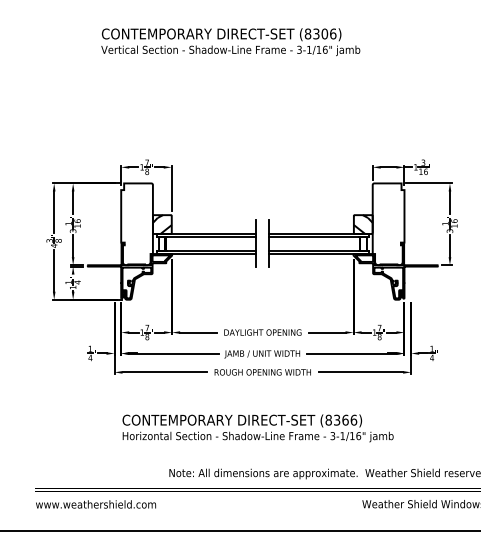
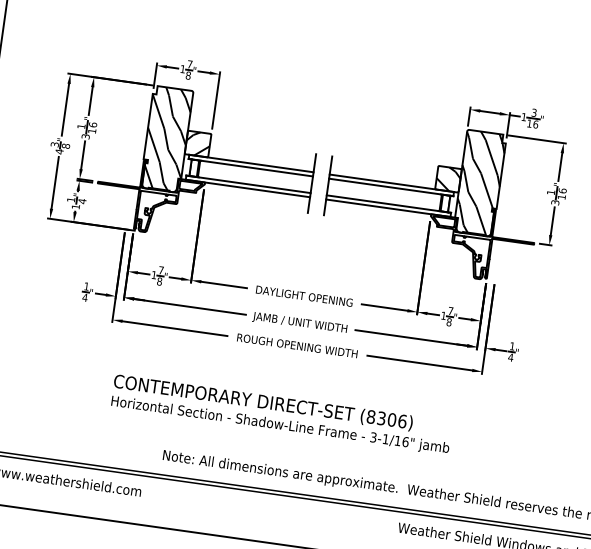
hatch: (136, 223) -> (166, 138), added
hatch: (388, 224) -> (479, 183), added
text: (345, 419) -> (392, 419), (8366) -> (8306)

